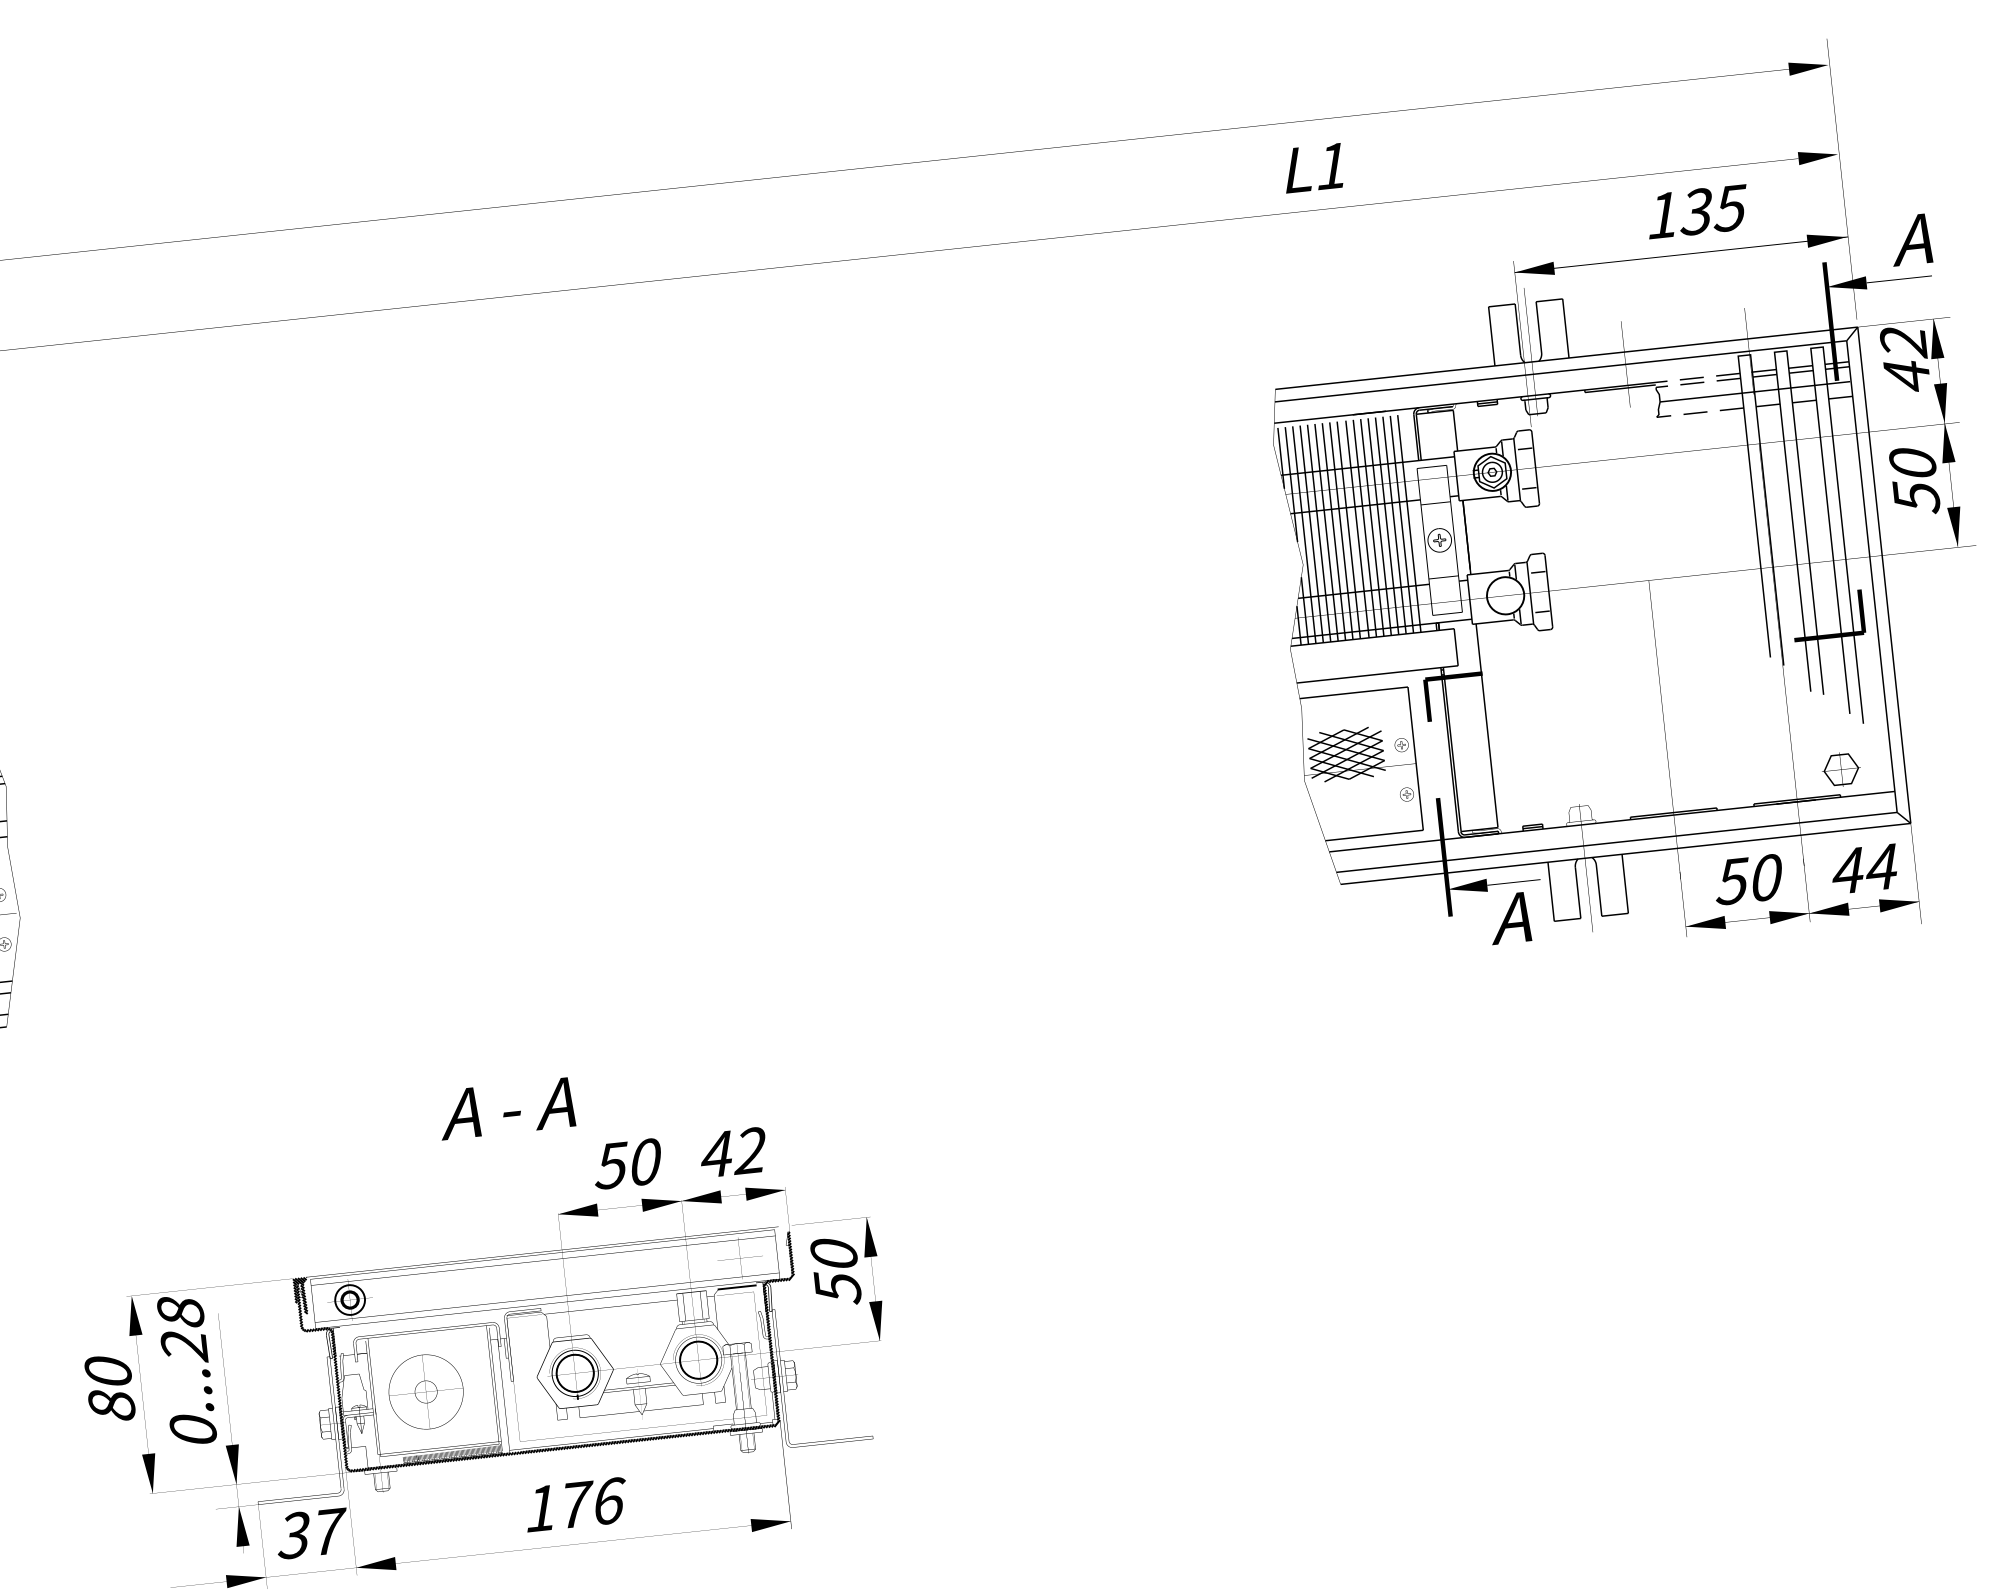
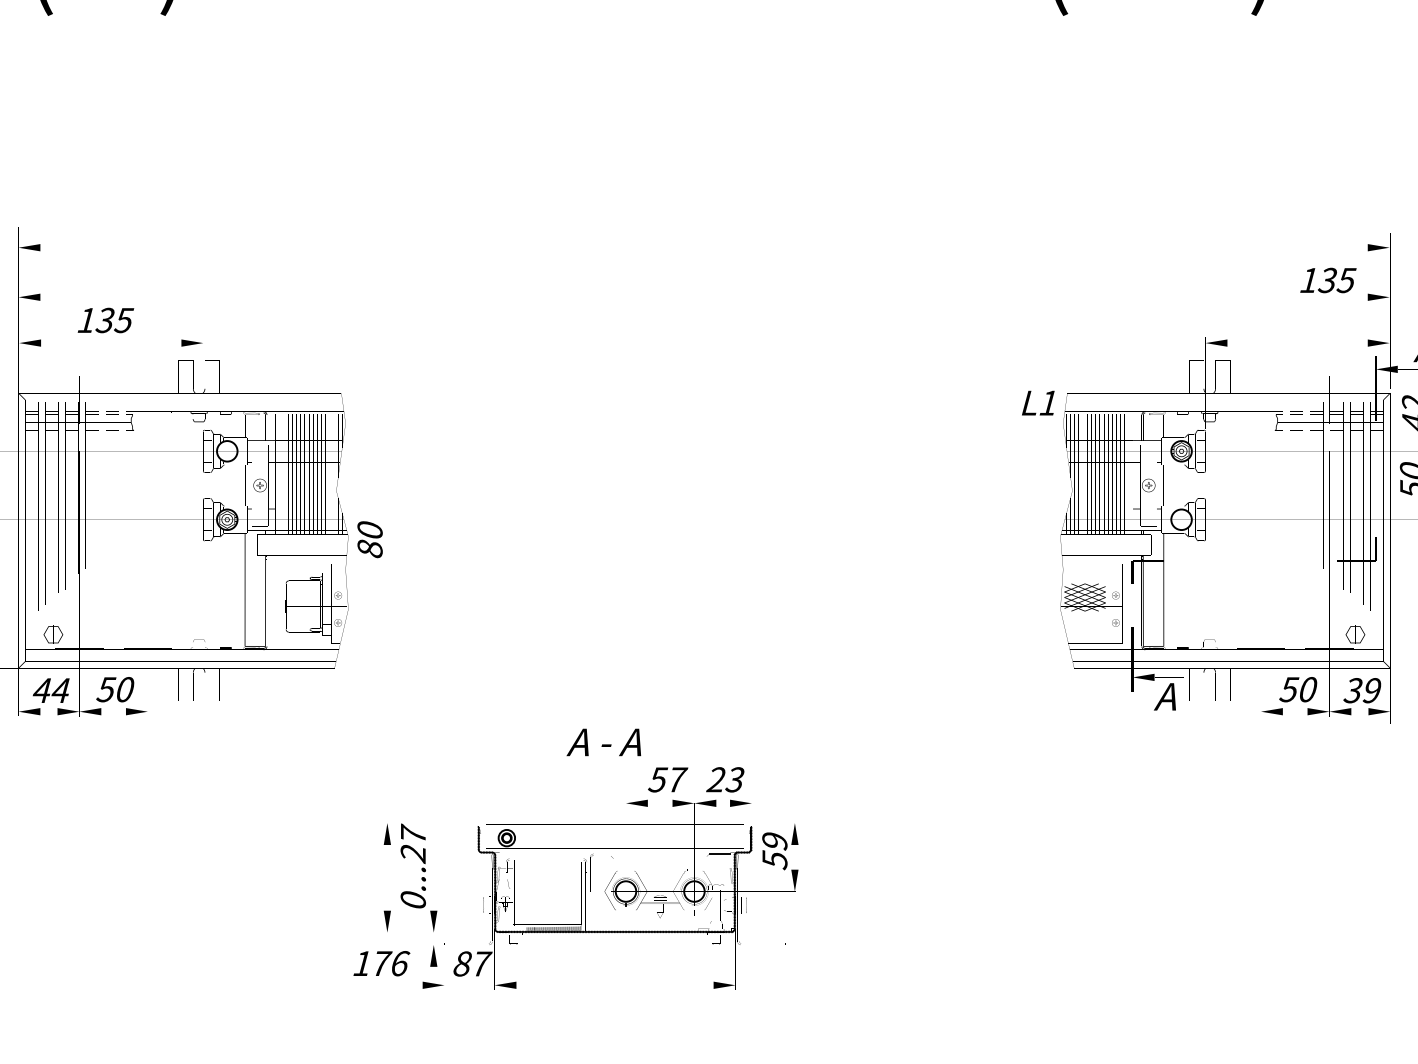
text: (1313, 167) -> (1038, 402), moved
text: (1697, 211) -> (1328, 280), moved
text: (1864, 868) -> (1362, 690), 44 -> 39
text: (733, 1152) -> (725, 779), 42 -> 23
text: (648, 1161) -> (678, 779), 50 -> 57
text: (833, 1254) -> (774, 841), 50 -> 59
hatch: (301, 1296) -> (480, 833), removed
text: (179, 1309) -> (412, 833), 0...28 -> 0...27
text: (108, 1388) -> (369, 539), moved
part: (424, 1391) -> (542, 892), removed
text: (575, 1504) -> (381, 963), moved
text: (292, 1534) -> (461, 963), 37 -> 87

